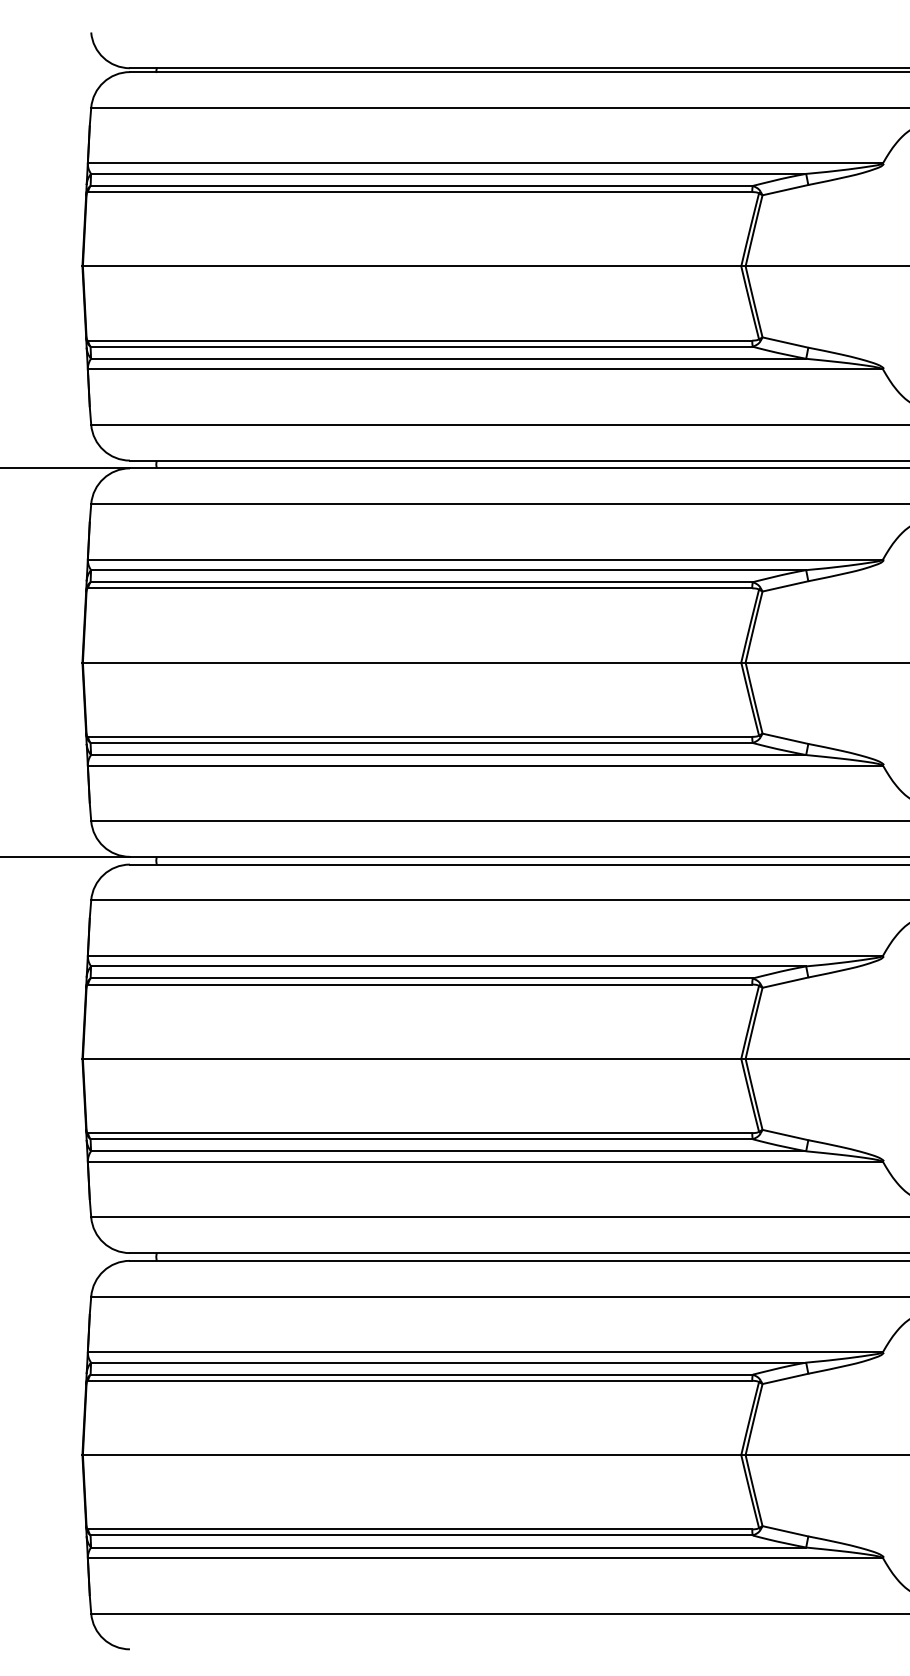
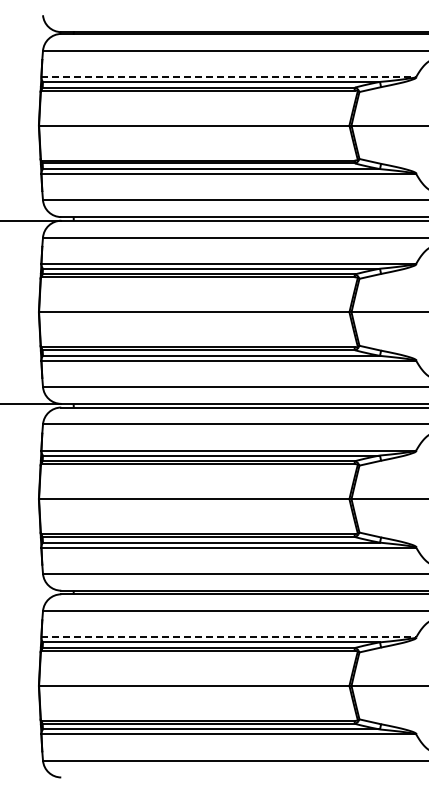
line: (486, 162) -> (229, 76), solid -> dashed
line: (486, 1352) -> (229, 637), solid -> dashed

